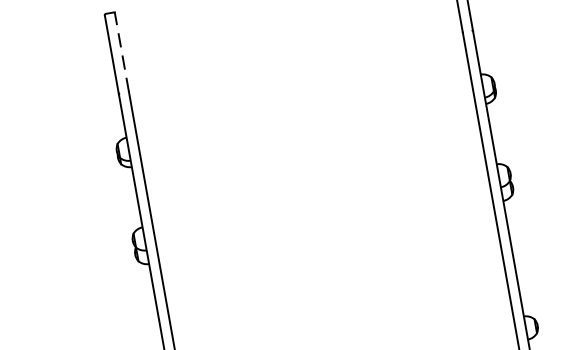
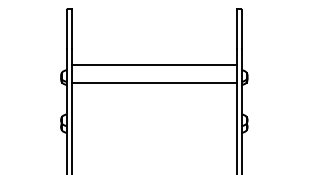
line: (120, 51) -> (71, 28), dashed -> solid
line: (300, 96) -> (153, 65), added
line: (306, 133) -> (153, 83), added

